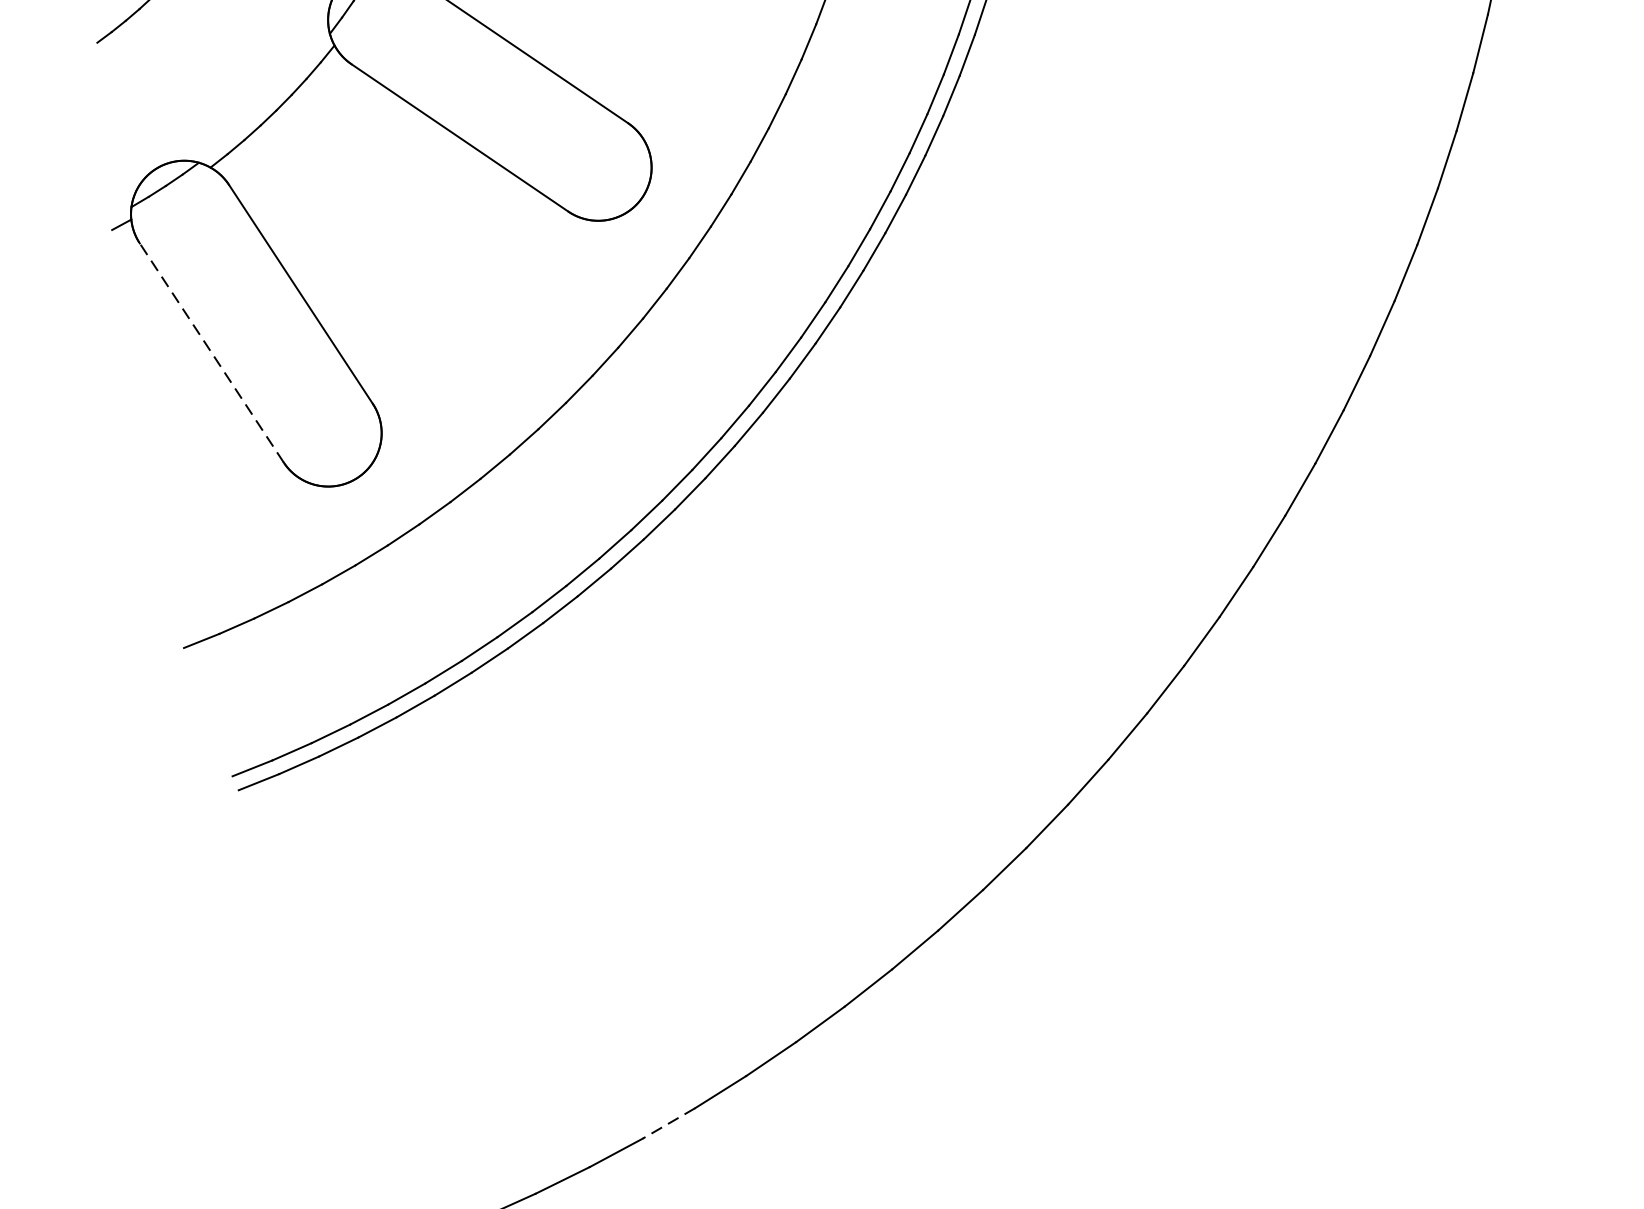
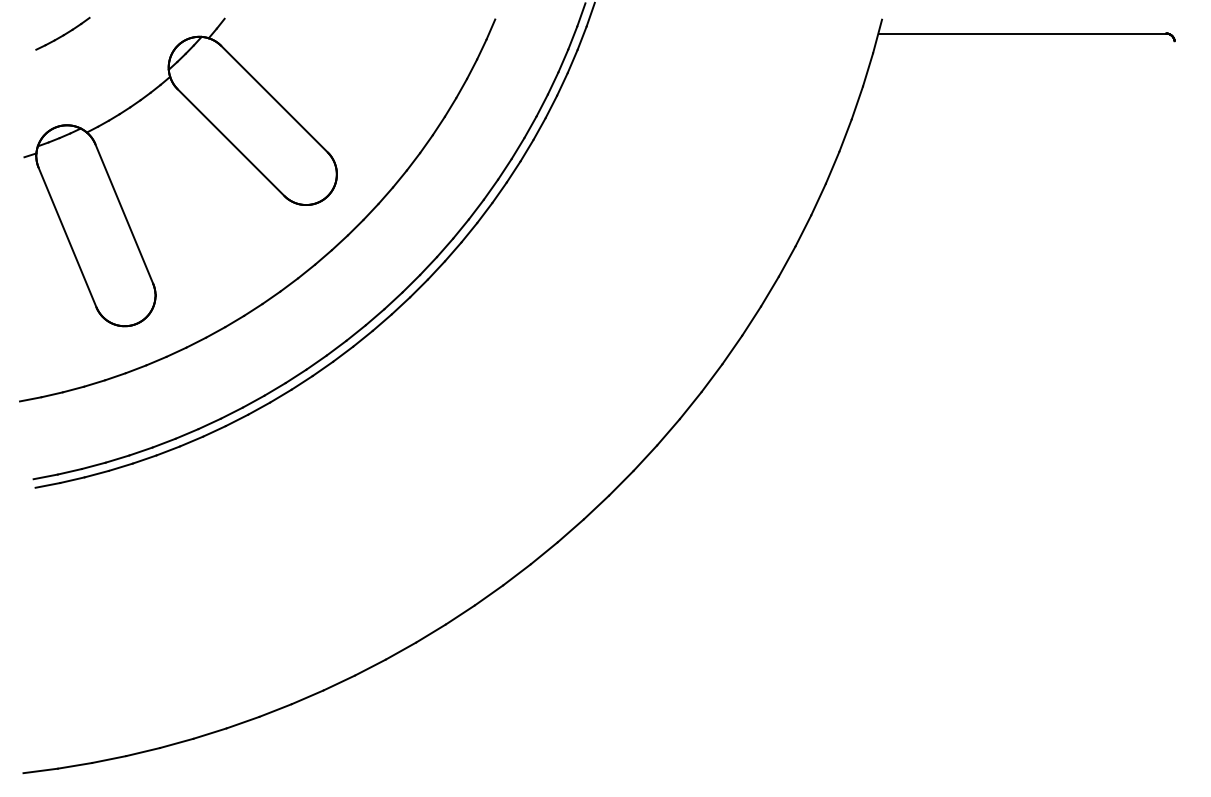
line: (211, 352) -> (67, 237), dashed -> solid
line: (668, 1123) -> (242, 722), dashed -> solid

